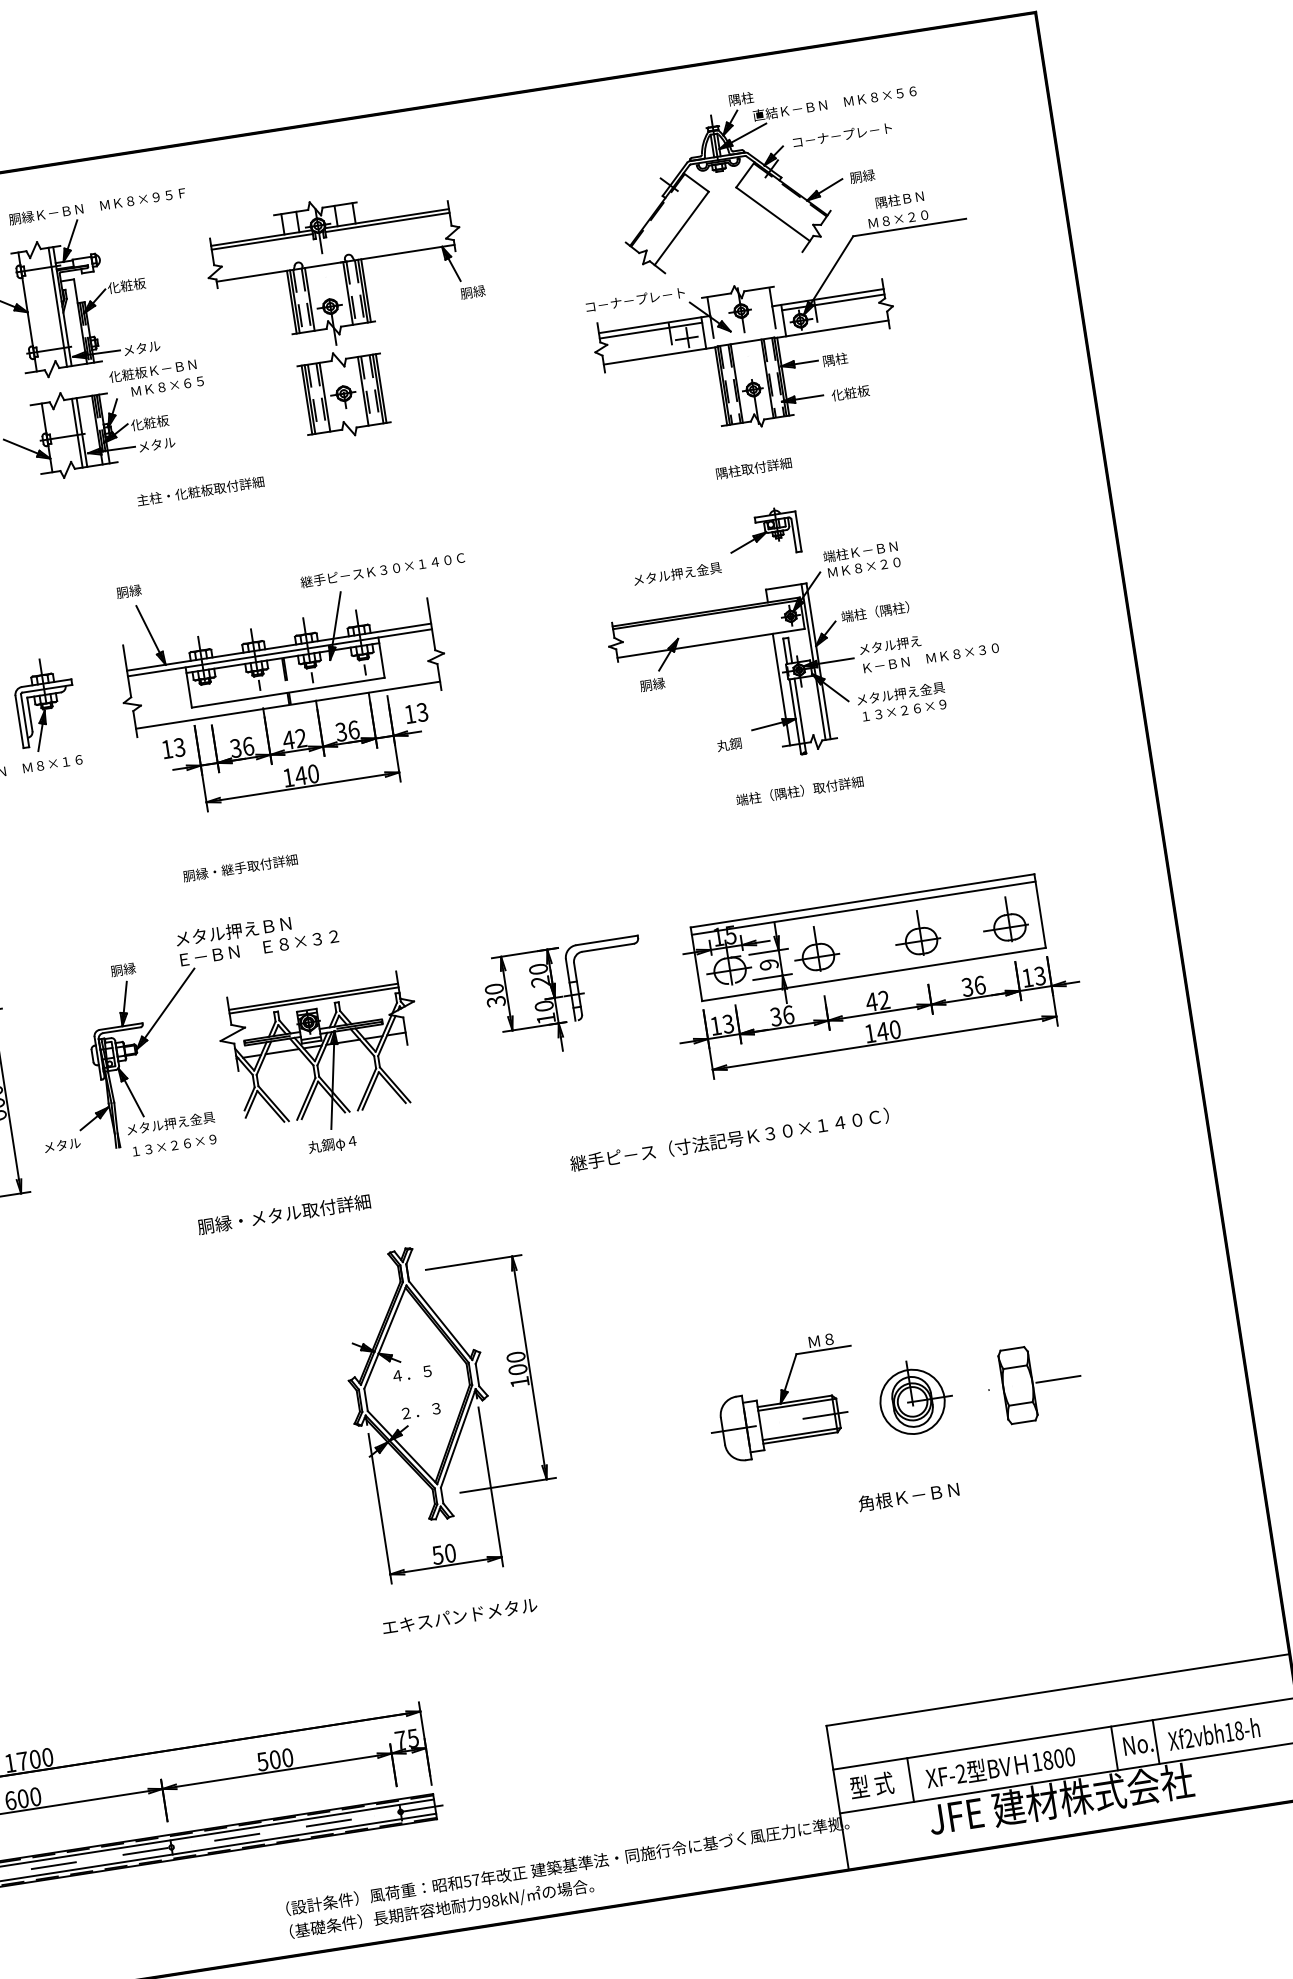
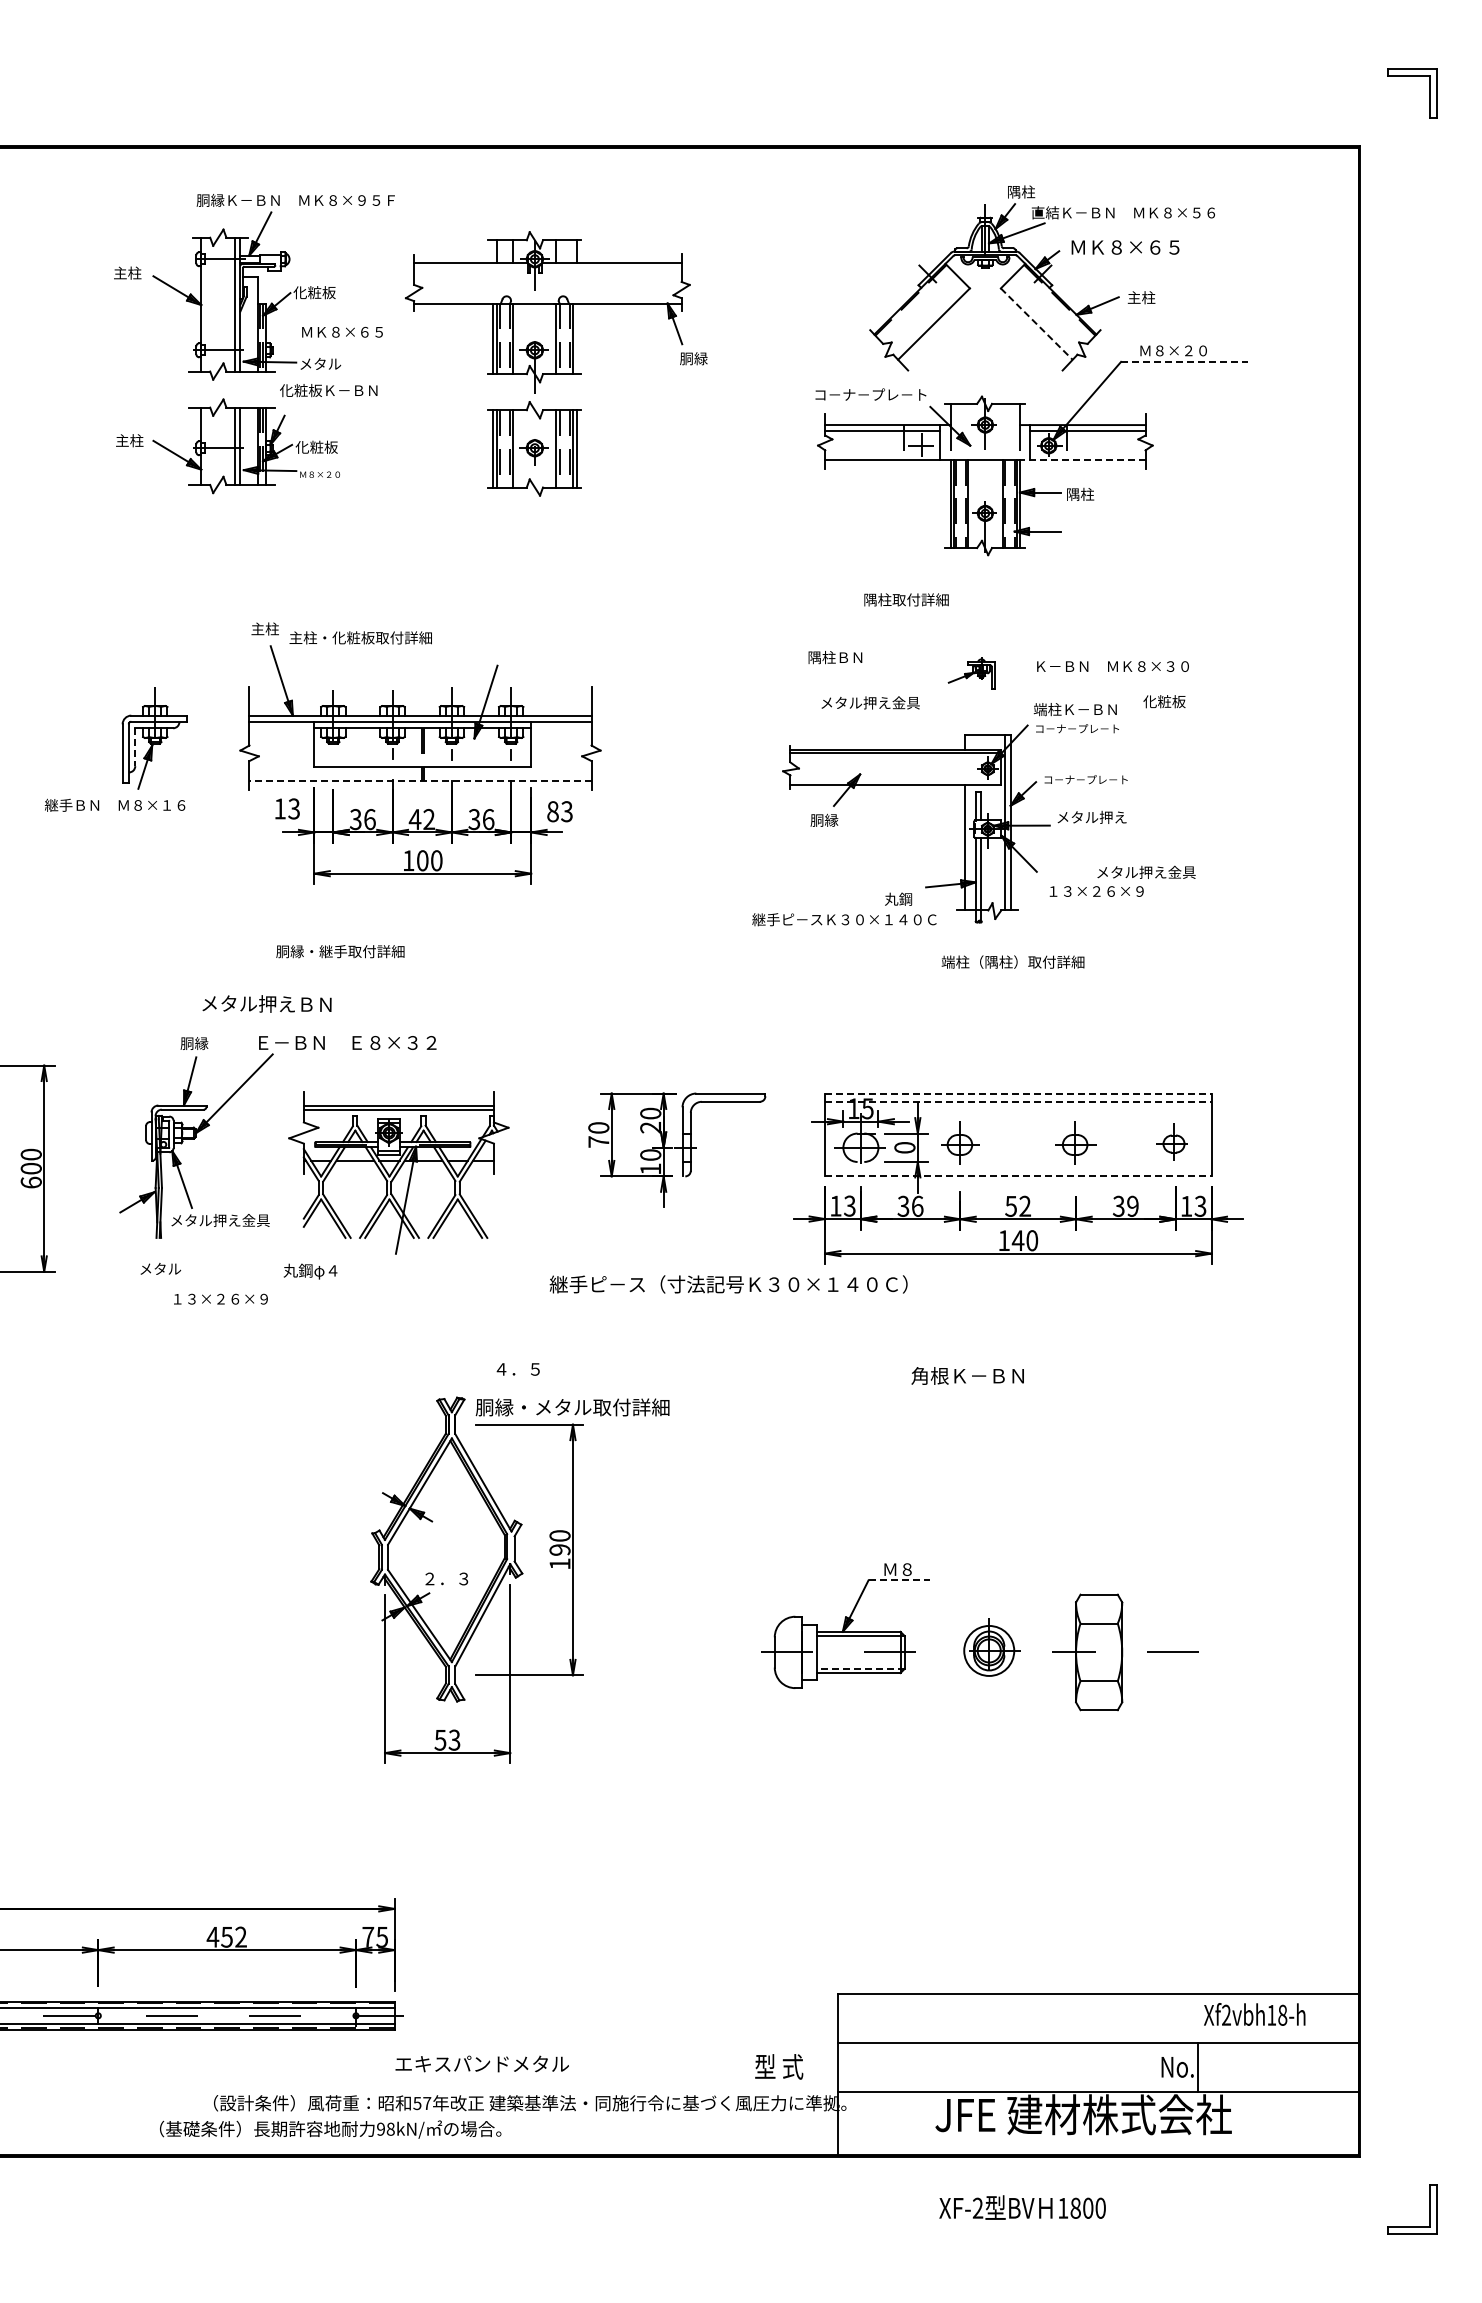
text: (842, 133) -> (1126, 247), コ－ナ－プレ－ト -> ＭＫ８×６５
text: (862, 176) -> (1141, 297), 胴緑 -> 主柱
text: (899, 199) -> (835, 657), moved
line: (772, 214) -> (1036, 324), solid -> dashed
line: (387, 222) -> (611, 267), removed
line: (909, 227) -> (1184, 361), solid -> dashed
line: (261, 241) -> (470, 267), removed
line: (365, 290) -> (576, 338), removed
line: (830, 329) -> (1080, 460), solid -> dashed
text: (167, 385) -> (342, 331), moved
text: (850, 392) -> (1164, 701), moved
text: (156, 444) -> (320, 472), メタル -> Ｍ８×２０
text: (753, 467) -> (906, 599), moved
text: (200, 490) -> (360, 637), moved
part: (763, 533) -> (971, 673), size x0.6
text: (864, 567) -> (1077, 727), ＭＫ８×２０ -> コ－ナ－プレ－ト
text: (382, 570) -> (844, 919), moved
text: (128, 591) -> (264, 628), 胴縁 -> 主柱
text: (878, 611) -> (1085, 778), 端柱（隅柱） -> コ－ナ－プレ－ト
text: (930, 658) -> (1112, 666), moved
text: (900, 692) -> (1146, 871), moved
line: (288, 704) -> (420, 780), solid -> dashed
line: (30, 714) -> (135, 747), solid -> dashed
text: (409, 714) -> (552, 811), 13 -> 83
text: (300, 775) -> (422, 860), 140 -> 100
text: (799, 790) -> (1012, 961), moved
line: (862, 900) -> (1018, 1093), solid -> dashed
line: (863, 907) -> (1018, 1101), solid -> dashed
part: (1004, 919) -> (1171, 1138), size x0.6
text: (232, 930) -> (266, 1003), moved
part: (916, 933) -> (1072, 1138), size x0.7
part: (815, 949) -> (958, 1138), size x0.7
text: (768, 964) -> (904, 1147), 9 -> 0
line: (874, 974) -> (1018, 1176), solid -> dashed
text: (979, 984) -> (1132, 1205), 36 -> 39
text: (496, 1002) -> (598, 1142), 30 -> 70
text: (871, 1002) -> (1010, 1206), 42 -> 52
text: (729, 1139) -> (728, 1284), moved
text: (62, 1144) -> (160, 1268), moved
text: (174, 1144) -> (220, 1298), moved
text: (332, 1144) -> (310, 1271), moved
text: (284, 1214) -> (572, 1407), moved
line: (823, 1350) -> (899, 1580), solid -> dashed
text: (517, 1369) -> (559, 1549), 100 -> 190
text: (411, 1373) -> (517, 1369), moved
part: (1034, 1383) -> (1125, 1652), size x1.4
part: (914, 1397) -> (991, 1647), size x0.7
line: (801, 1433) -> (860, 1668), solid -> dashed
text: (908, 1496) -> (967, 1375), moved
text: (450, 1552) -> (454, 1739), 50 -> 53
text: (459, 1615) -> (481, 2063), moved
text: (1213, 1734) -> (1254, 2014), moved
line: (1114, 1748) -> (1150, 2067), removed
text: (274, 1759) -> (226, 1936), 500 -> 452
text: (1000, 1767) -> (1022, 2207), moved
line: (910, 1780) -> (921, 2067), removed
text: (872, 1785) -> (779, 2066), moved
text: (441, 1909) -> (330, 2129), moved

